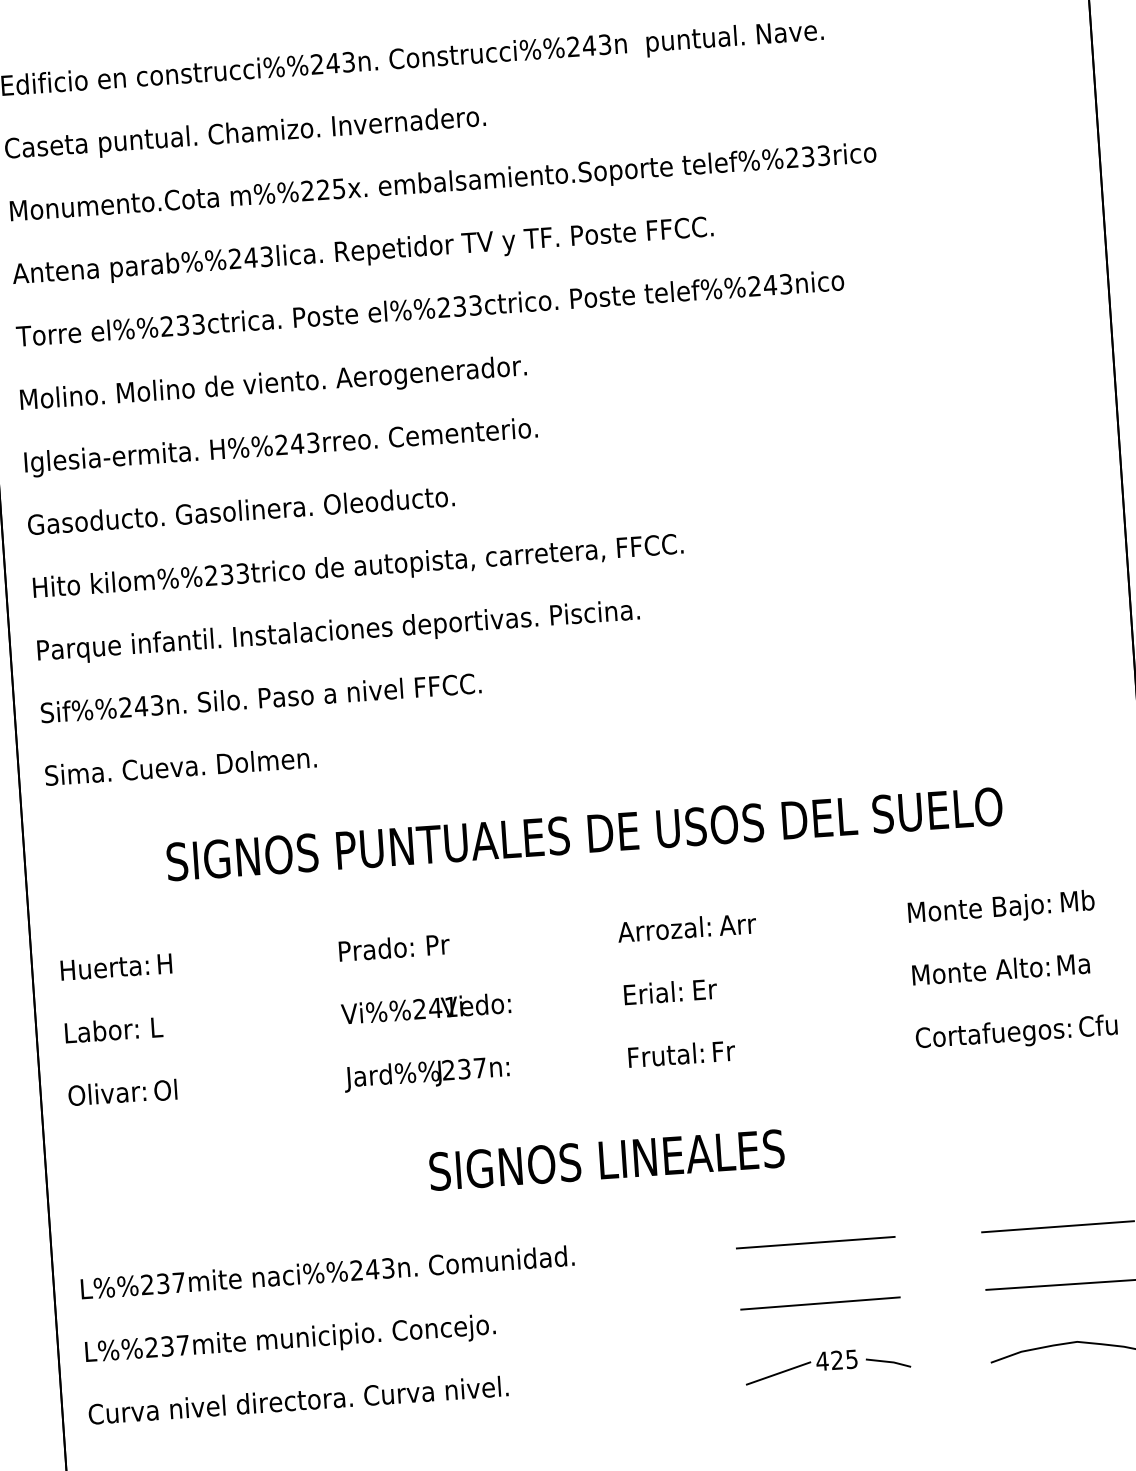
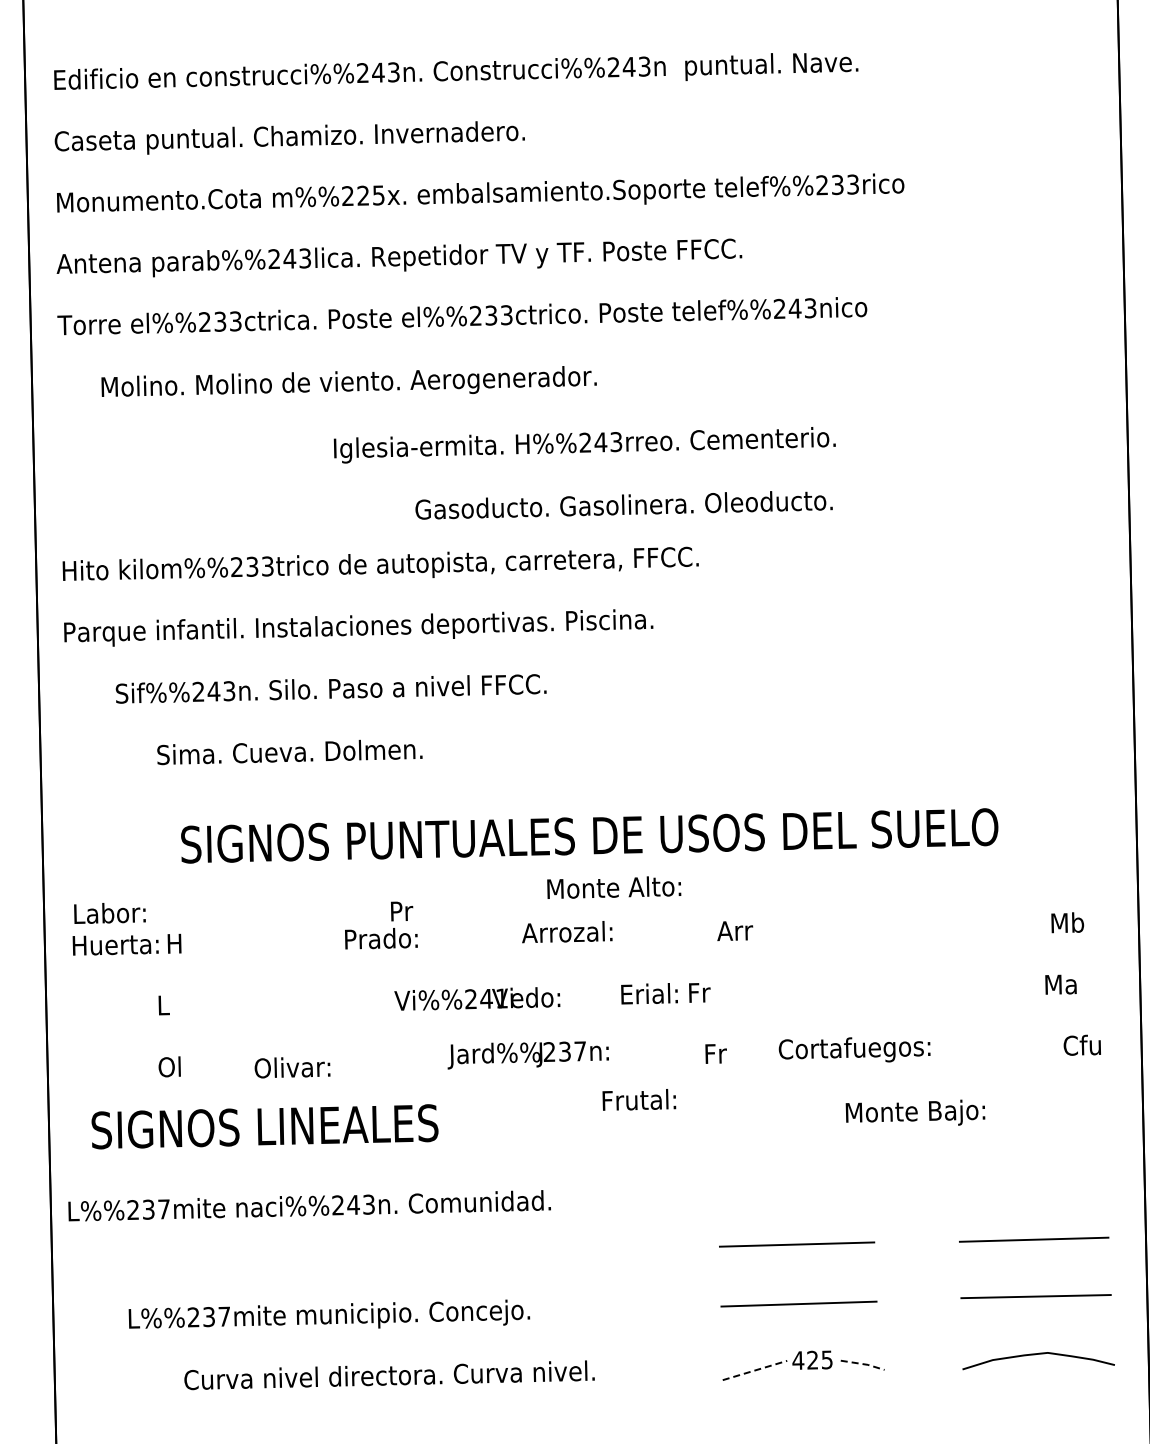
text: (272, 382) -> (348, 381), moved
text: (280, 447) -> (584, 445), moved
text: (240, 511) -> (623, 505), moved
text: (260, 697) -> (330, 688), moved
text: (180, 767) -> (289, 752), moved
text: (979, 909) -> (915, 1112), moved
text: (664, 929) -> (567, 932), moved
text: (438, 945) -> (402, 911), moved
text: (981, 970) -> (614, 887), moved
text: (706, 989) -> (701, 992), Er -> Fr
text: (426, 1008) -> (477, 998), moved
text: (101, 1031) -> (109, 913), moved
text: (993, 1034) -> (854, 1049), moved
text: (666, 1054) -> (639, 1099), moved
text: (426, 1074) -> (527, 1055), moved
text: (107, 1093) -> (292, 1067), moved
text: (606, 1159) -> (264, 1126), moved
text: (327, 1271) -> (309, 1205), moved
text: (290, 1337) -> (329, 1313), moved
line: (890, 1362) -> (864, 1364), solid -> dashed
line: (779, 1373) -> (755, 1370), solid -> dashed
text: (298, 1400) -> (389, 1375), moved

